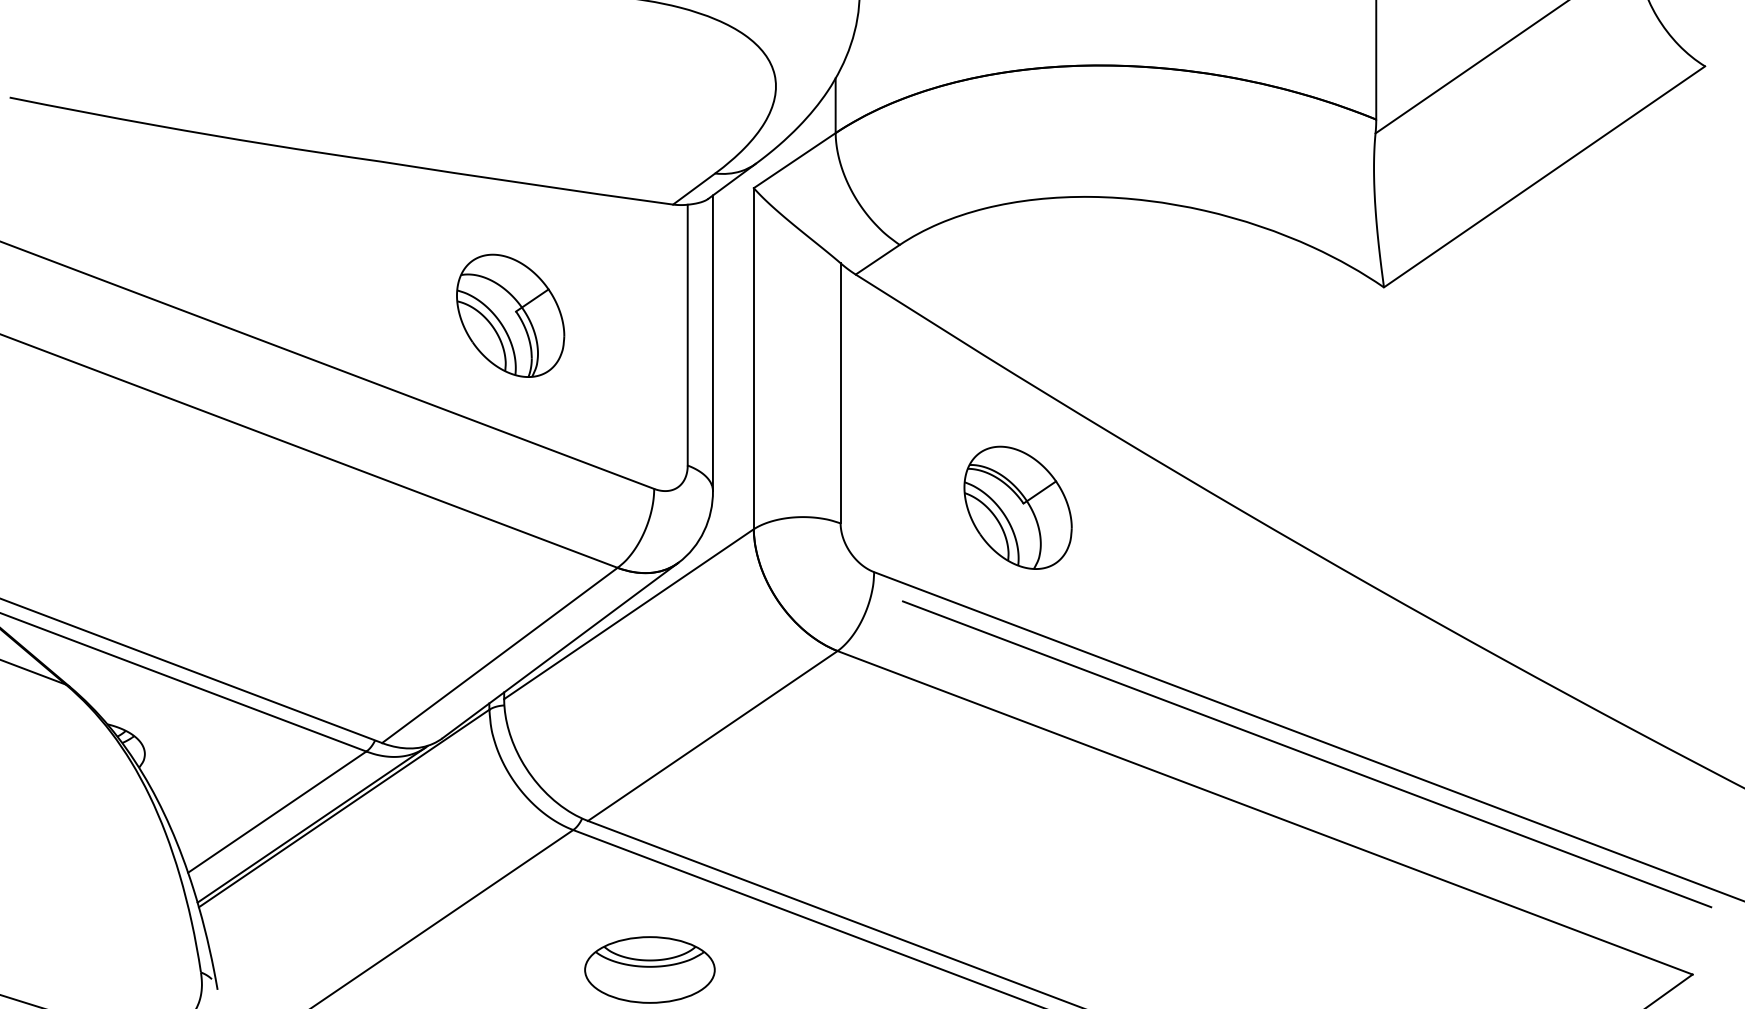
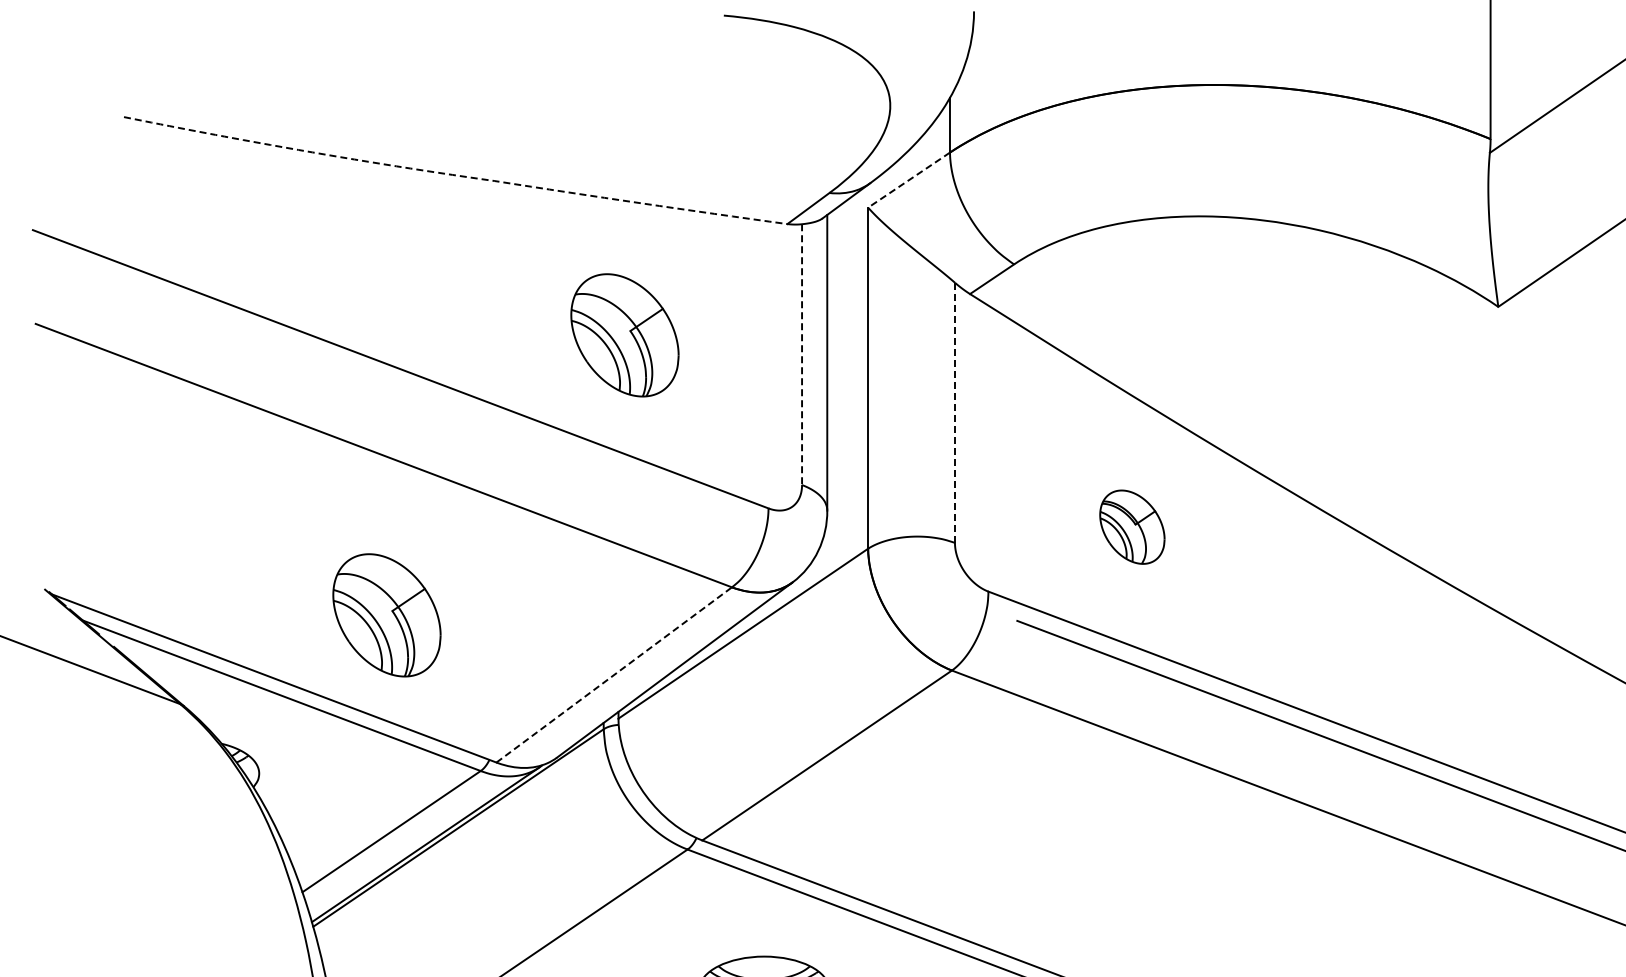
line: (338, 155) -> (452, 174), solid -> dashed
line: (794, 160) -> (908, 179), solid -> dashed
line: (687, 335) -> (801, 354), solid -> dashed
line: (840, 392) -> (954, 411), solid -> dashed
part: (1017, 507) -> (1131, 526), size x0.6
part: (272, 595) -> (386, 614), added
line: (499, 655) -> (613, 674), solid -> dashed

